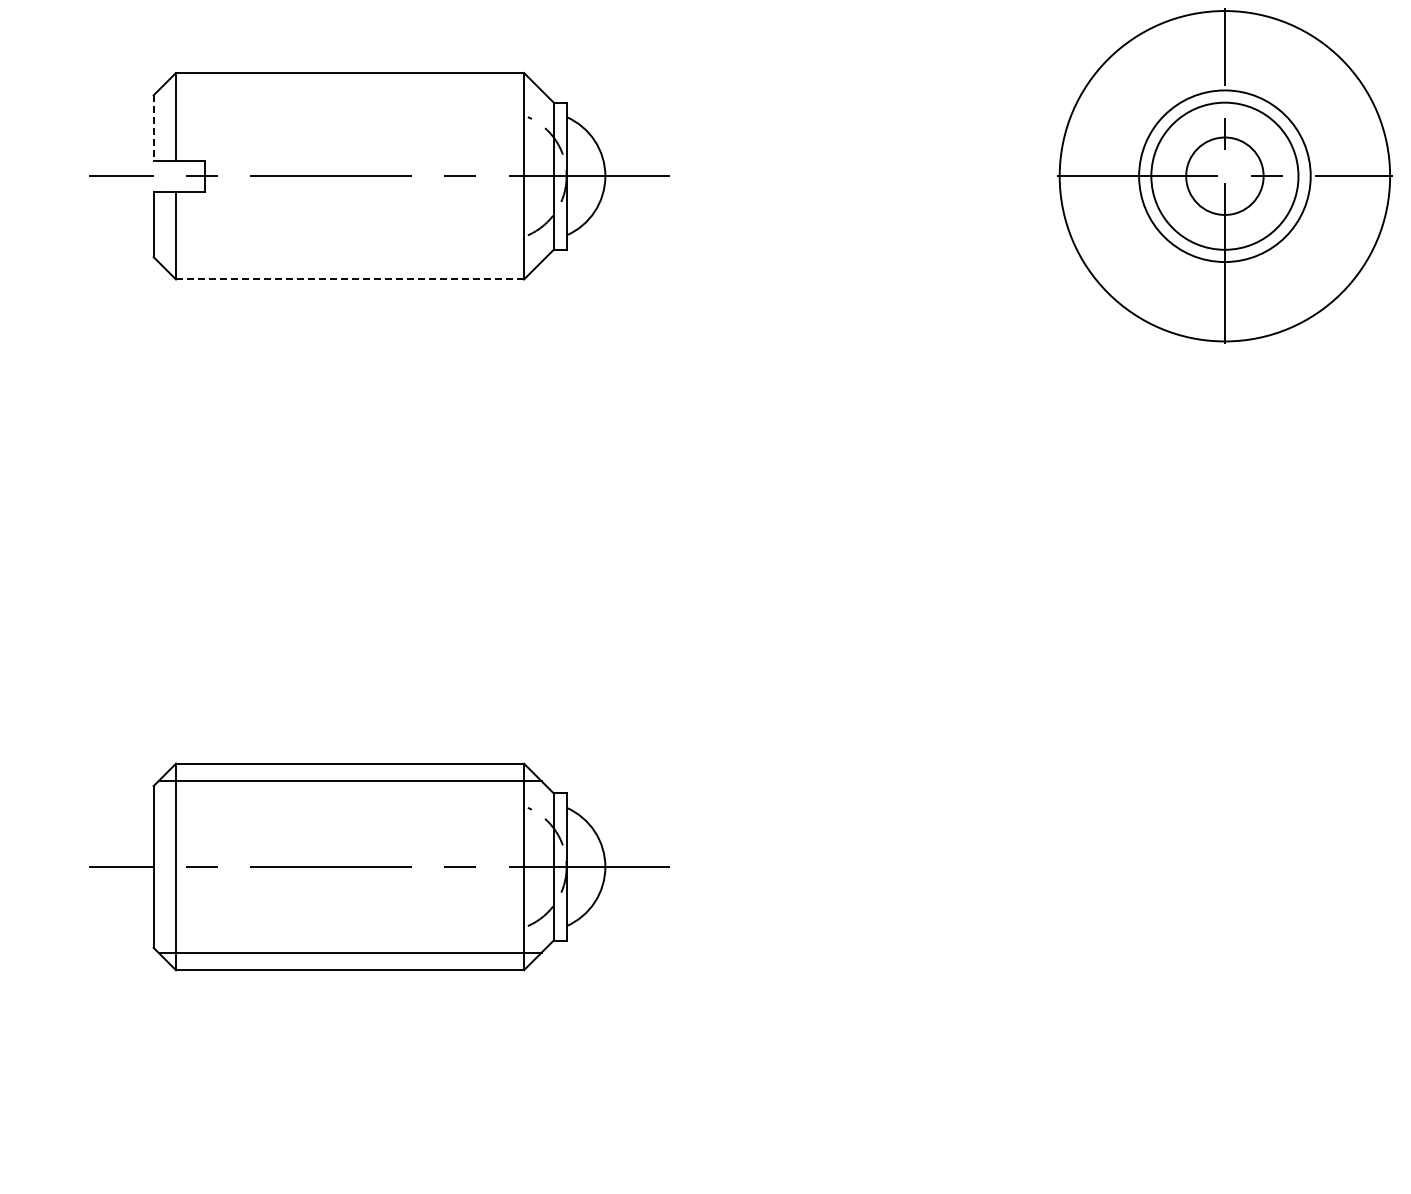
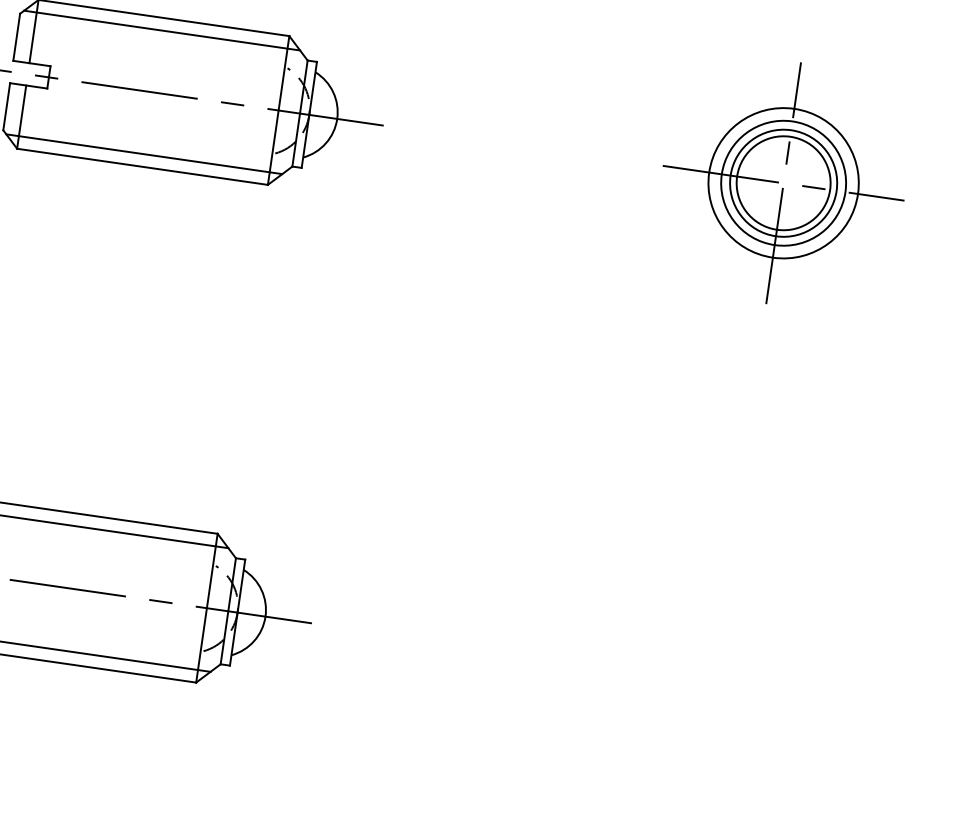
line: (349, 90) -> (161, 30), added
line: (153, 128) -> (16, 37), dashed -> solid
circle: (1224, 175) -> (783, 182), size x0.62
circle: (1224, 175) -> (783, 182), size x1.67
line: (349, 262) -> (143, 154), added
line: (350, 279) -> (142, 166), dashed -> solid

